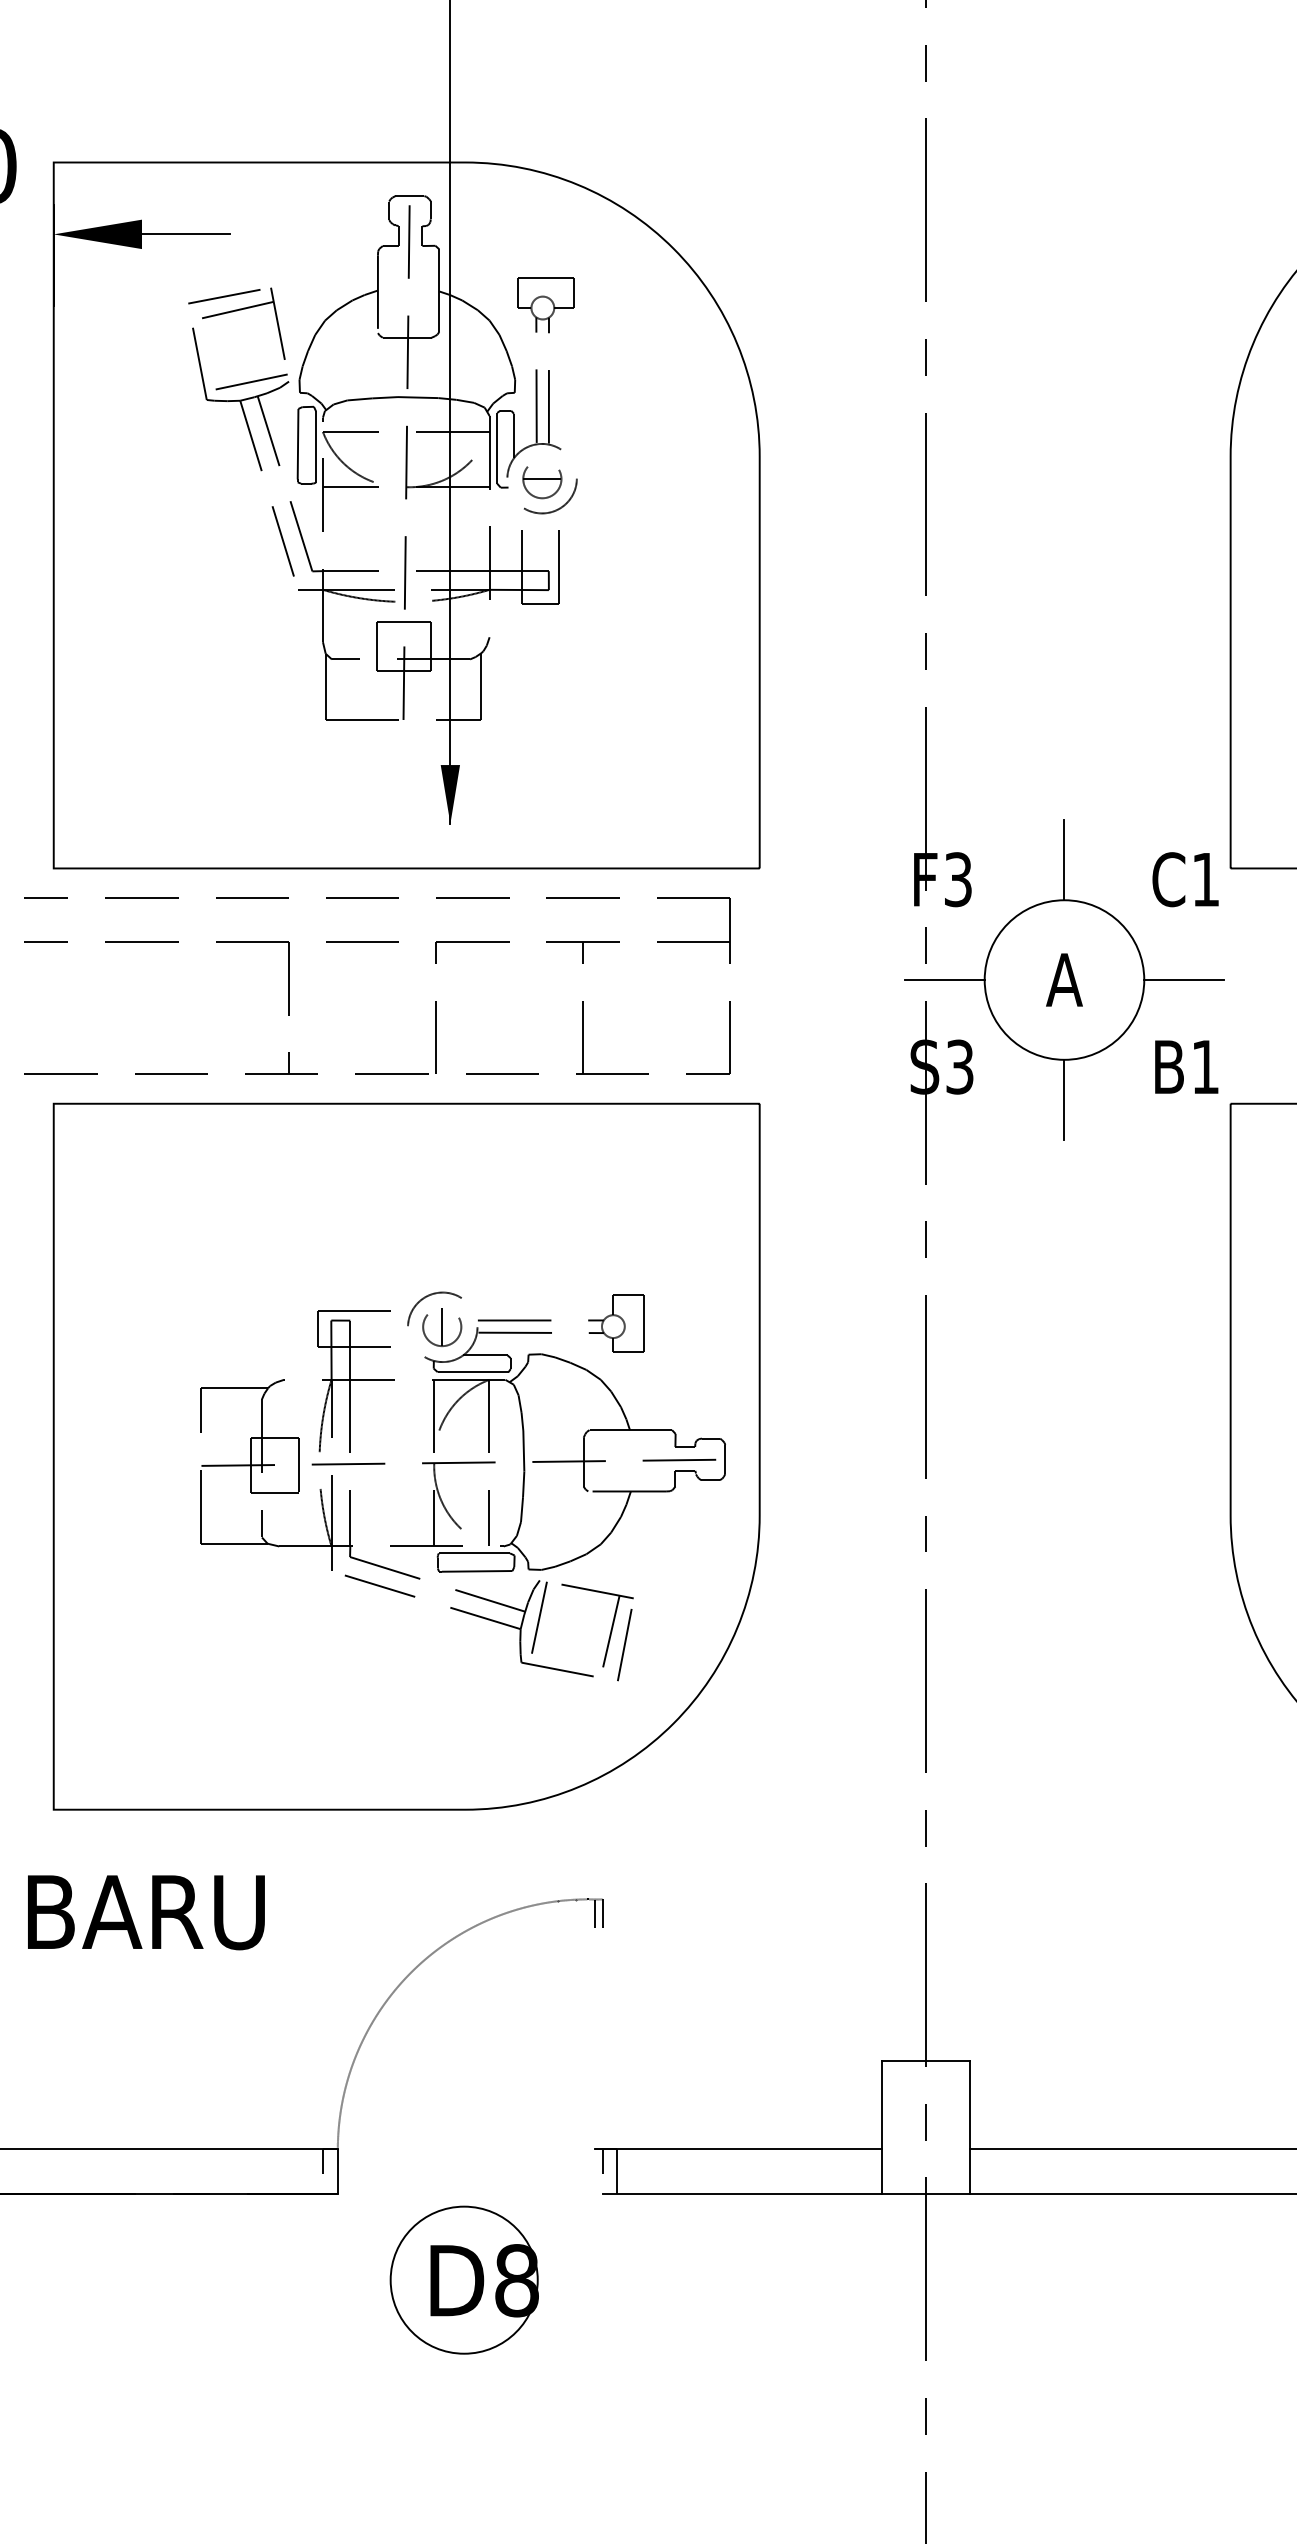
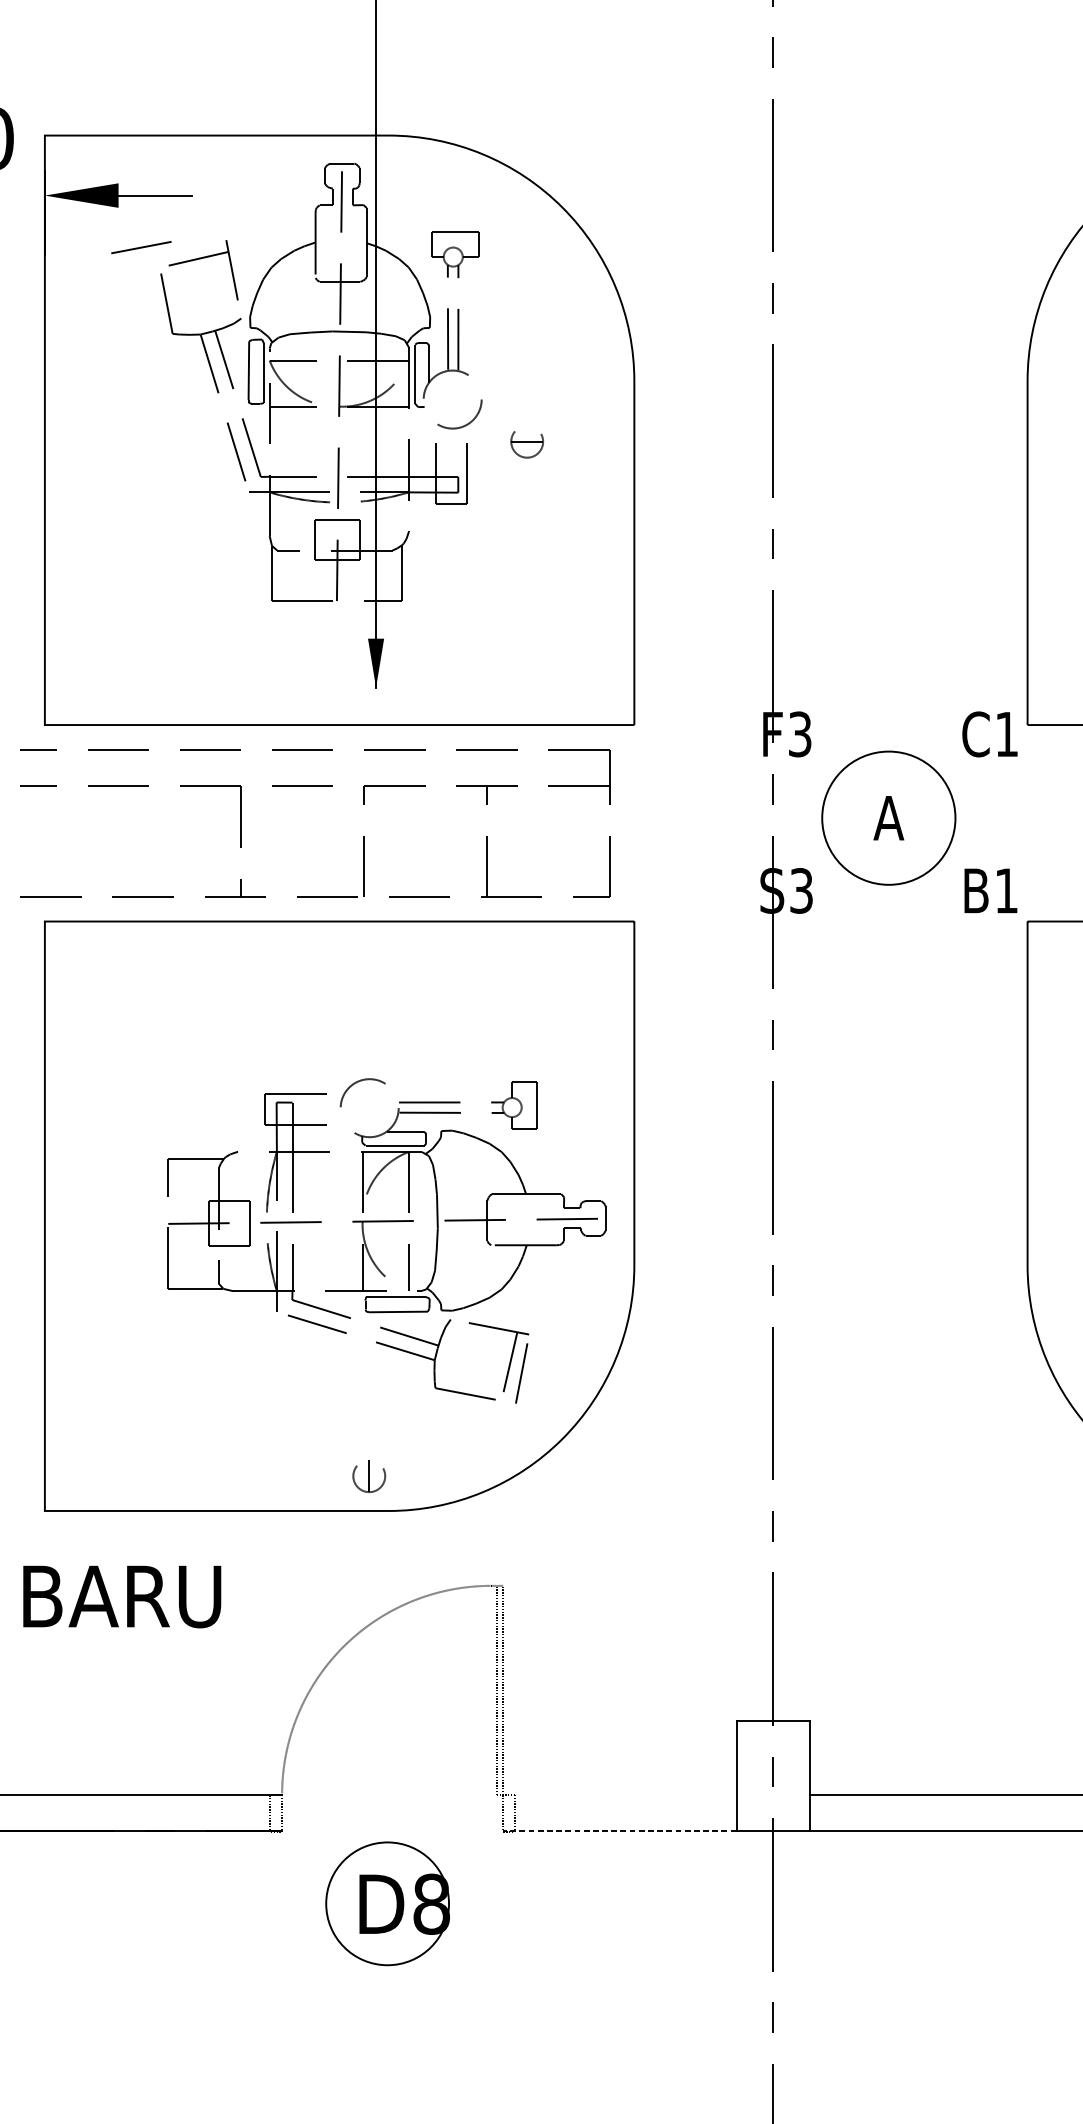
line: (224, 296) -> (141, 247), moved
line: (246, 382) -> (205, 319), removed
part: (542, 482) -> (527, 444), moved
line: (1064, 860) -> (888, 718), removed
line: (944, 980) -> (788, 818), removed
line: (1184, 980) -> (989, 818), removed
line: (1064, 1099) -> (888, 917), removed
part: (442, 1327) -> (369, 1476), moved
line: (537, 1622) -> (448, 1354), removed
line: (738, 2149) -> (616, 1794), removed
line: (742, 2193) -> (619, 1831), solid -> dashed

